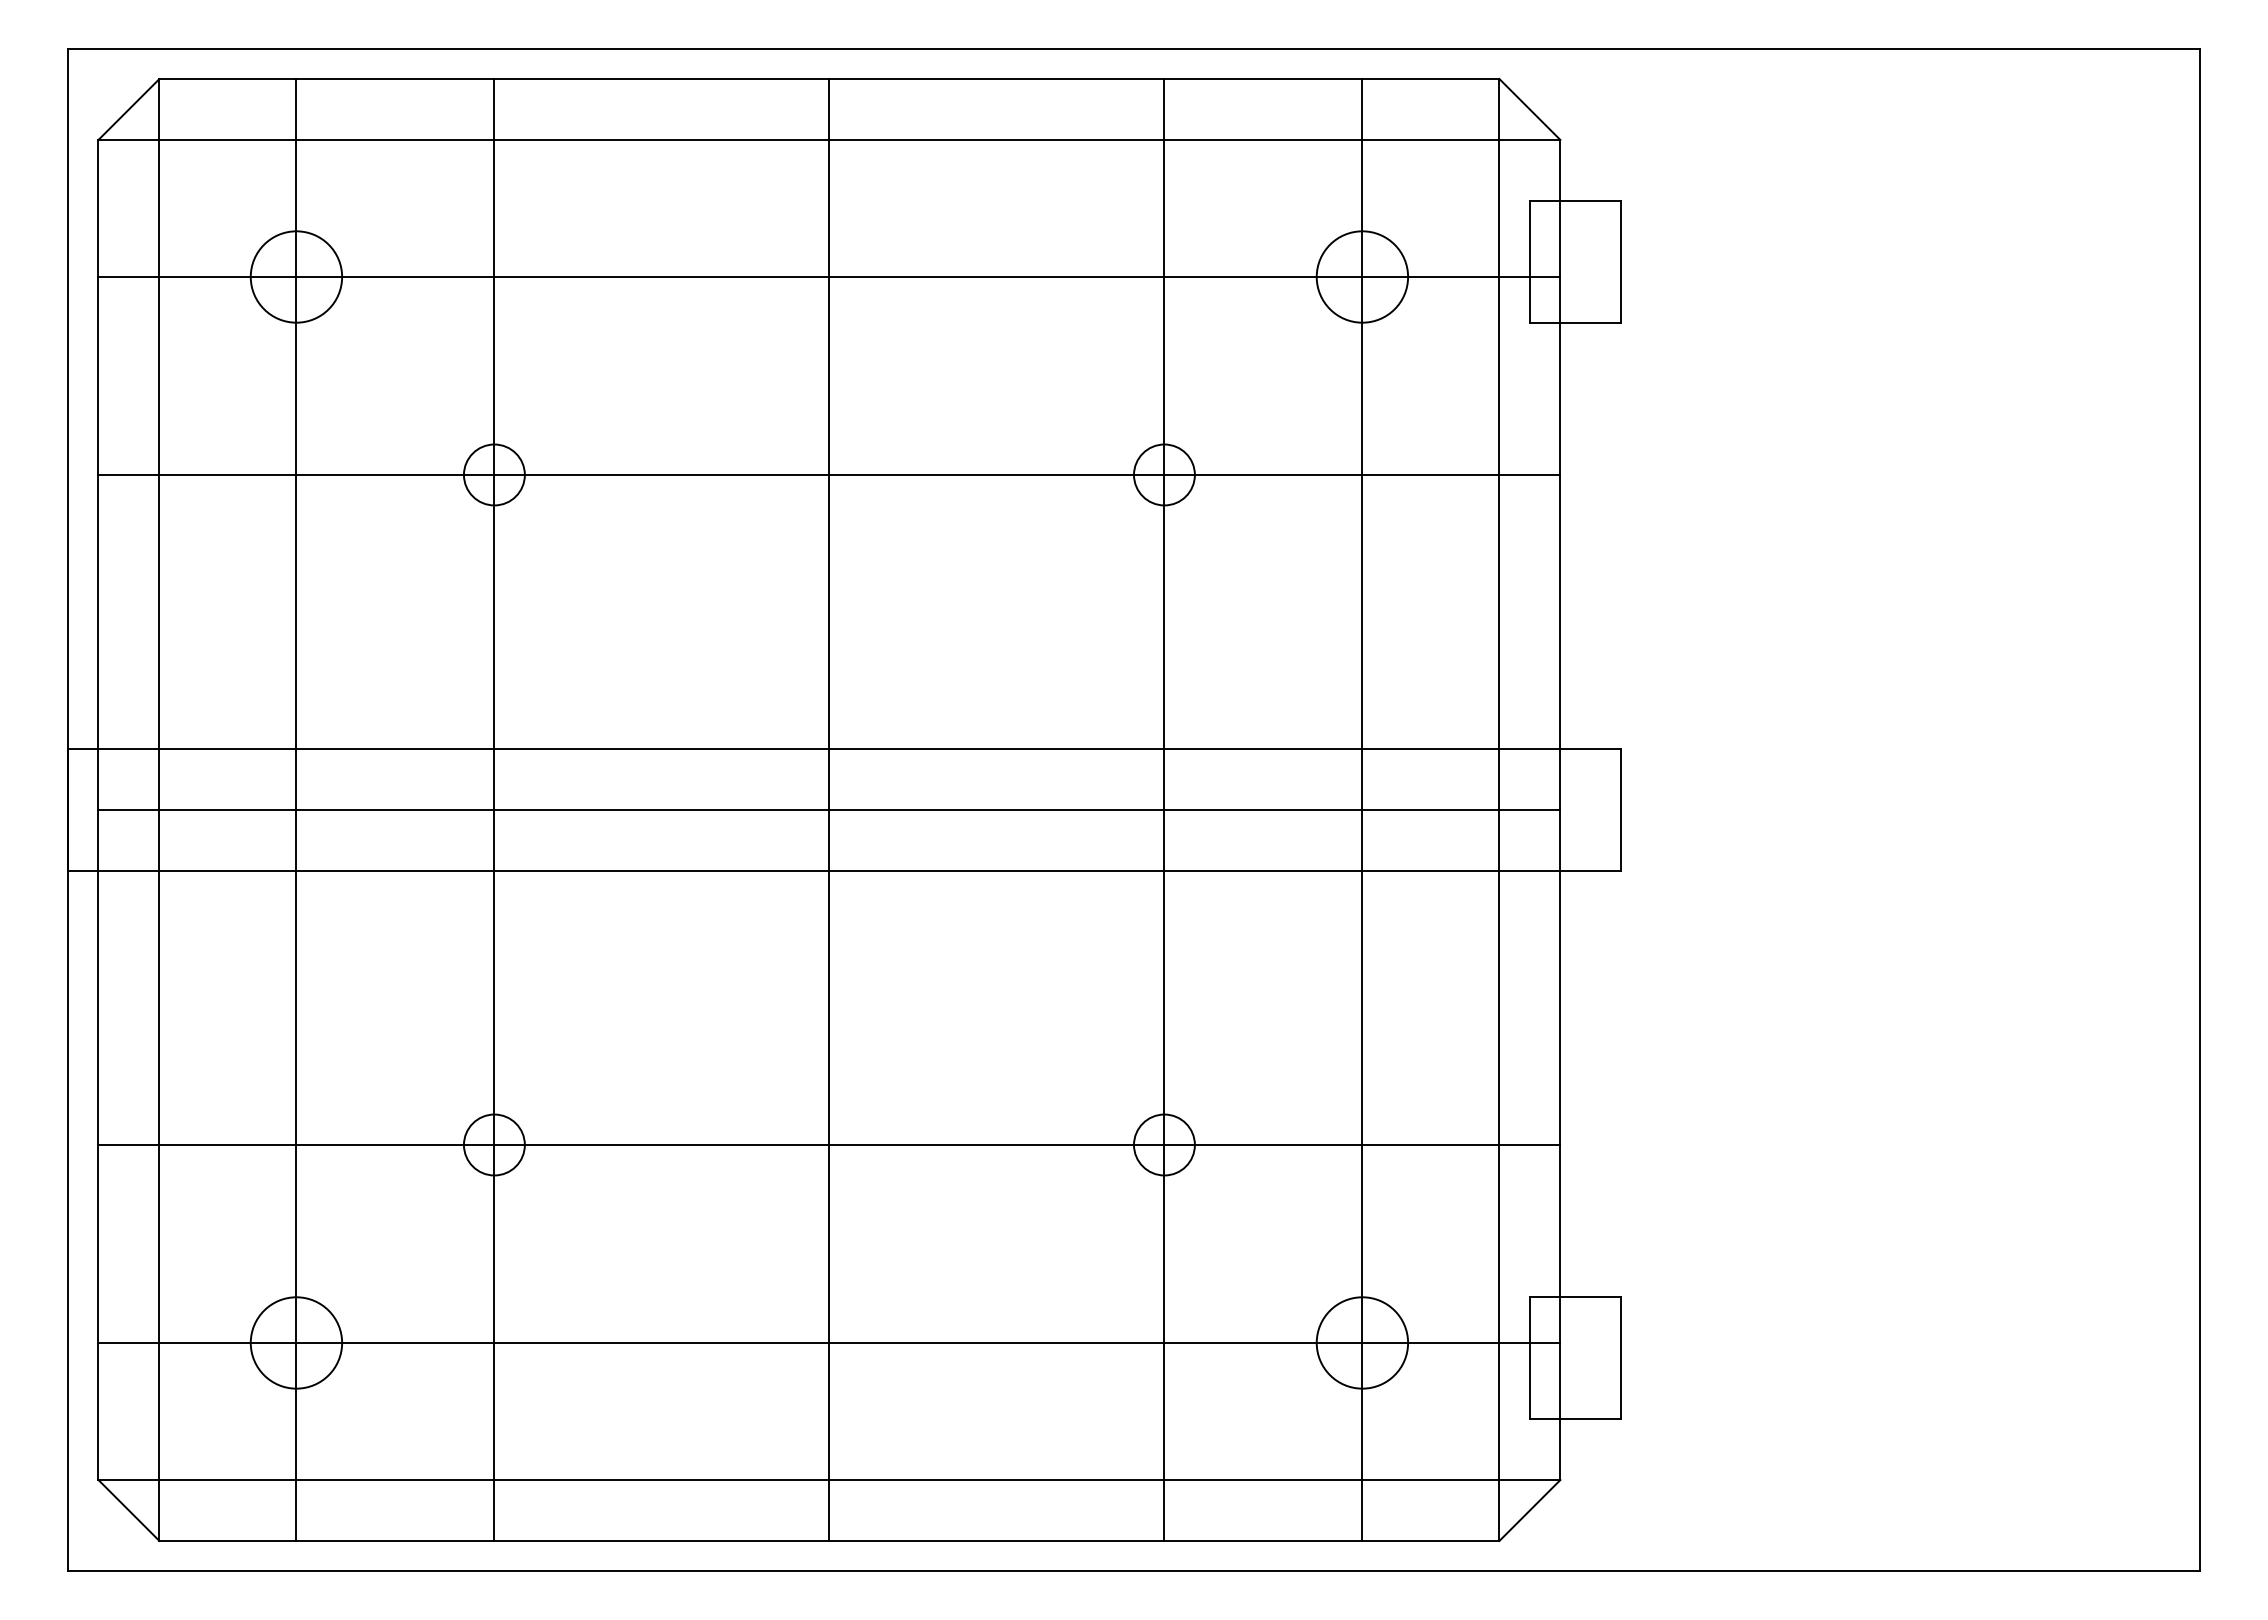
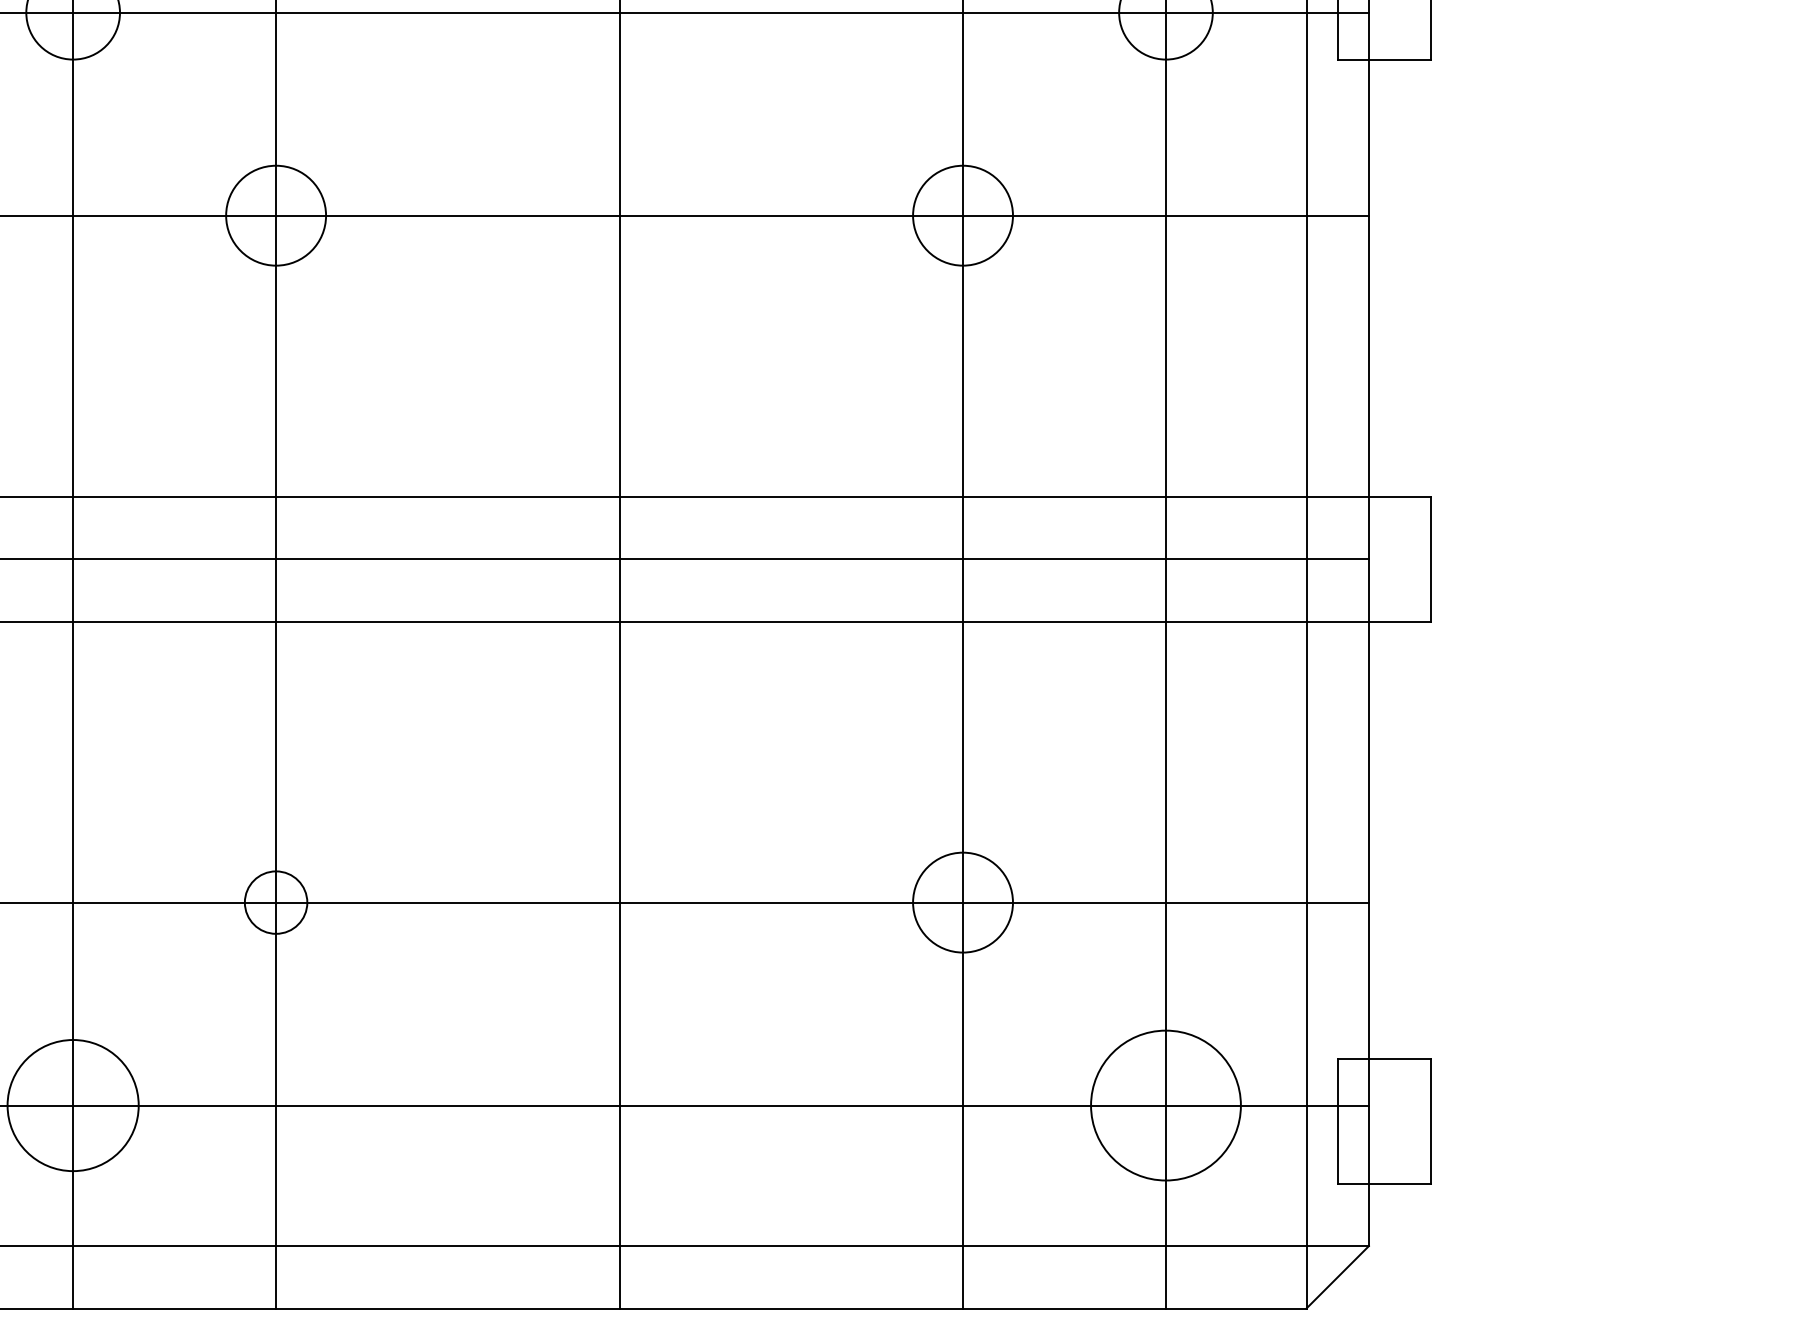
circle: (493, 474) -> (275, 215), size x1.6
circle: (1164, 474) -> (963, 215), size x1.6
circle: (1164, 1144) -> (963, 902), size x1.6
circle: (296, 1342) -> (73, 1105), size x1.4
circle: (1362, 1342) -> (1166, 1105), size x1.6

